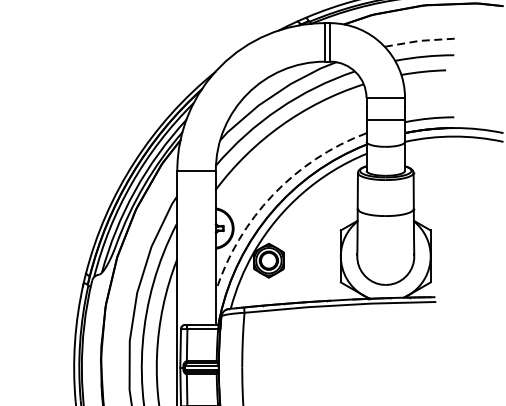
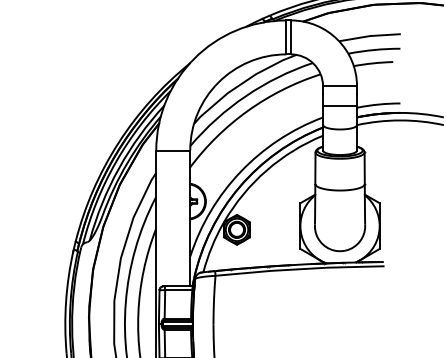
line: (419, 41) -> (369, 36), dashed -> solid
arc: (272, 194) -> (240, 171), dashed -> solid

